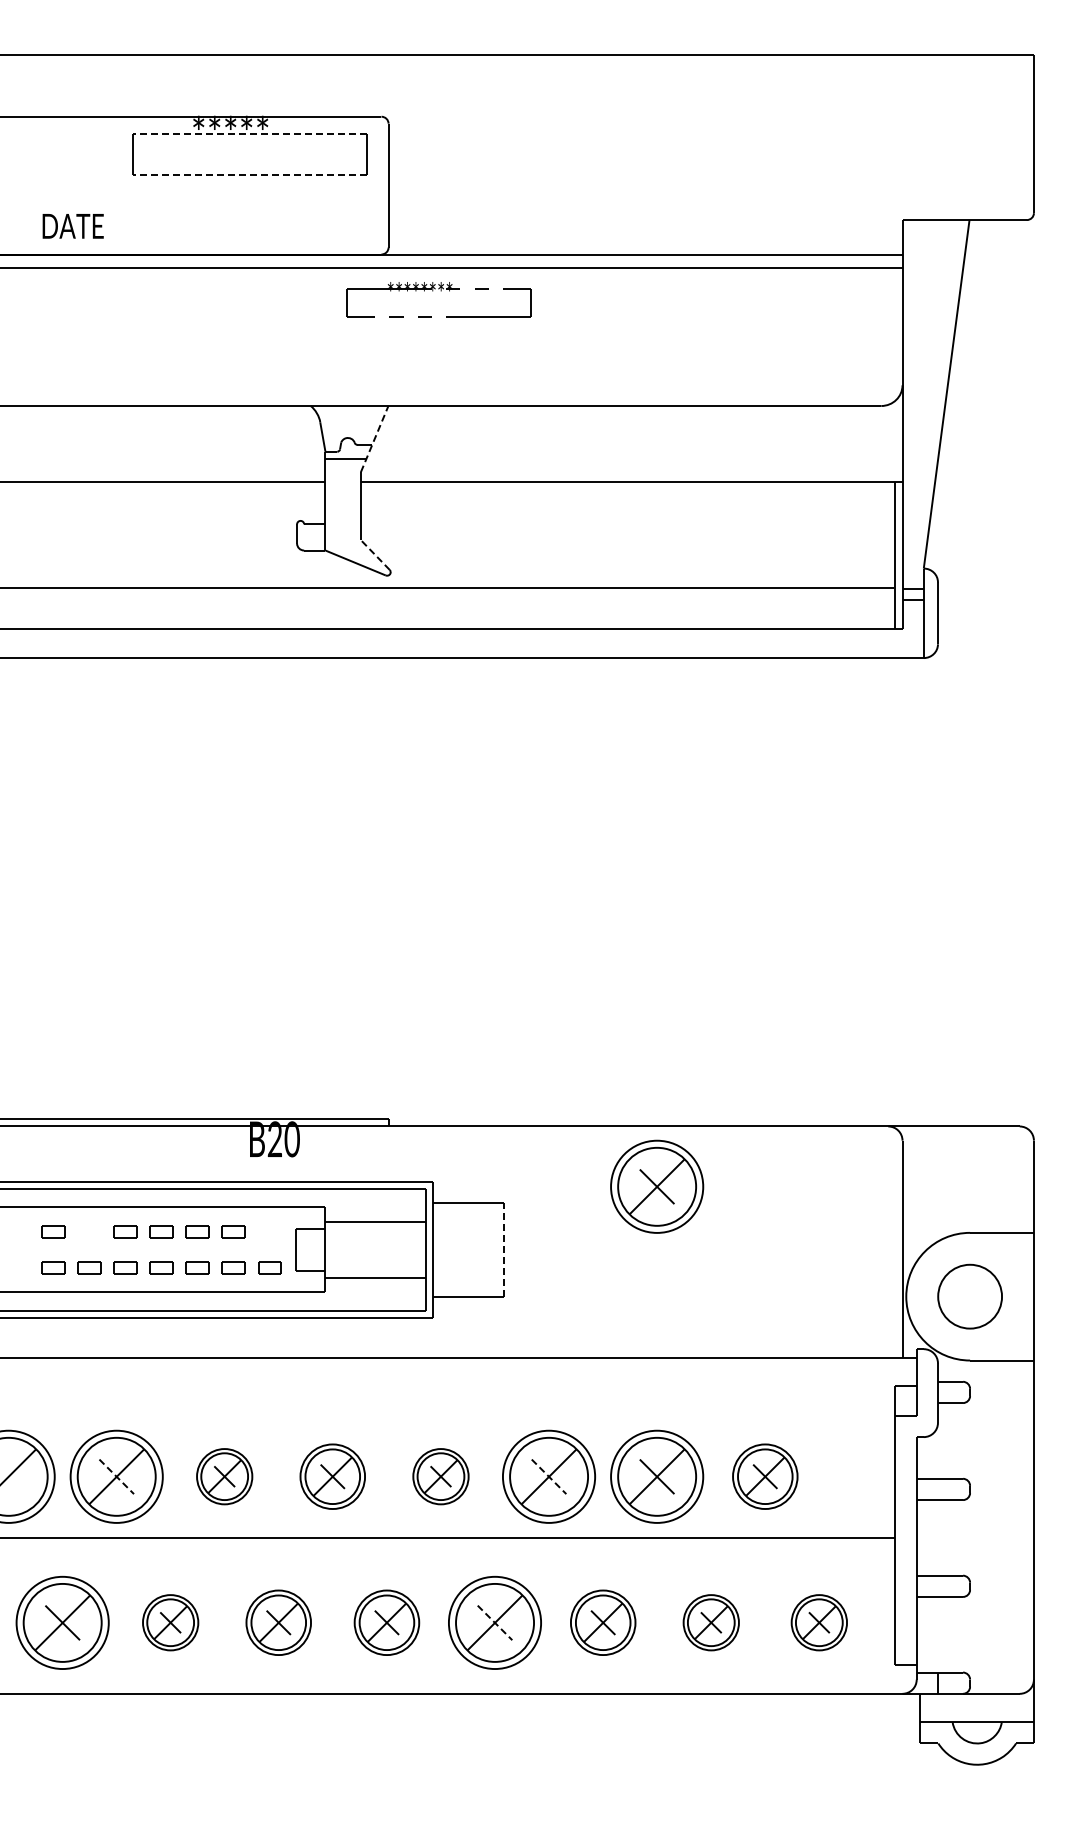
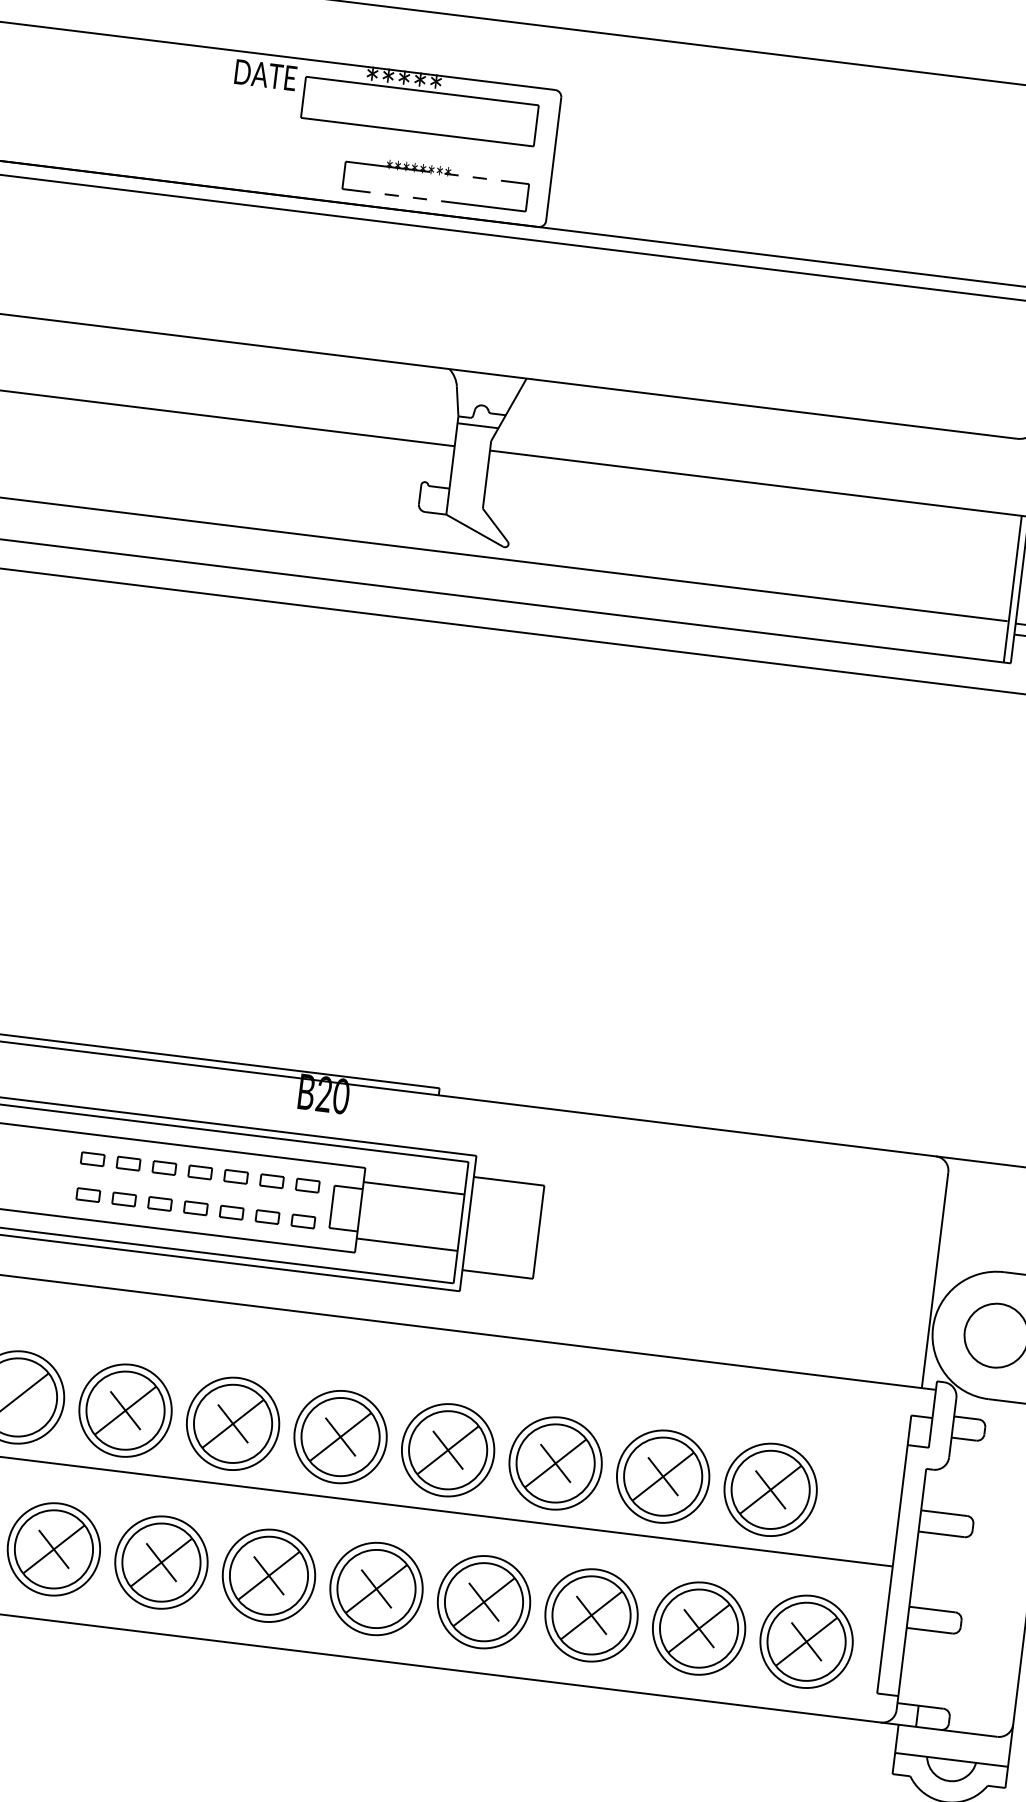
line: (249, 133) -> (421, 90), dashed -> solid
line: (249, 175) -> (416, 132), dashed -> solid
text: (72, 226) -> (265, 75), moved
part: (441, 291) -> (439, 175), moved
line: (374, 439) -> (508, 410), dashed -> solid
line: (375, 555) -> (495, 525), dashed -> solid
part: (657, 1186) -> (698, 1187), removed
part: (89, 1231) -> (128, 1163), added
part: (269, 1231) -> (307, 1185), added
line: (504, 1249) -> (539, 1231), dashed -> solid
part: (224, 1476) -> (232, 1423), size x1.67
part: (332, 1476) -> (340, 1436), size x1.43
part: (440, 1476) -> (447, 1449), size x1.67
part: (765, 1476) -> (771, 1489), size x1.43
line: (117, 1477) -> (126, 1411), dashed -> solid
line: (549, 1477) -> (555, 1464), dashed -> solid
part: (170, 1622) -> (161, 1562), size x1.67
part: (278, 1622) -> (268, 1575), size x1.43
part: (386, 1622) -> (376, 1588), size x1.43
part: (603, 1622) -> (592, 1615), size x1.43
part: (711, 1622) -> (699, 1628), size x1.67
part: (819, 1622) -> (806, 1641), size x1.67
line: (495, 1623) -> (484, 1602), dashed -> solid

